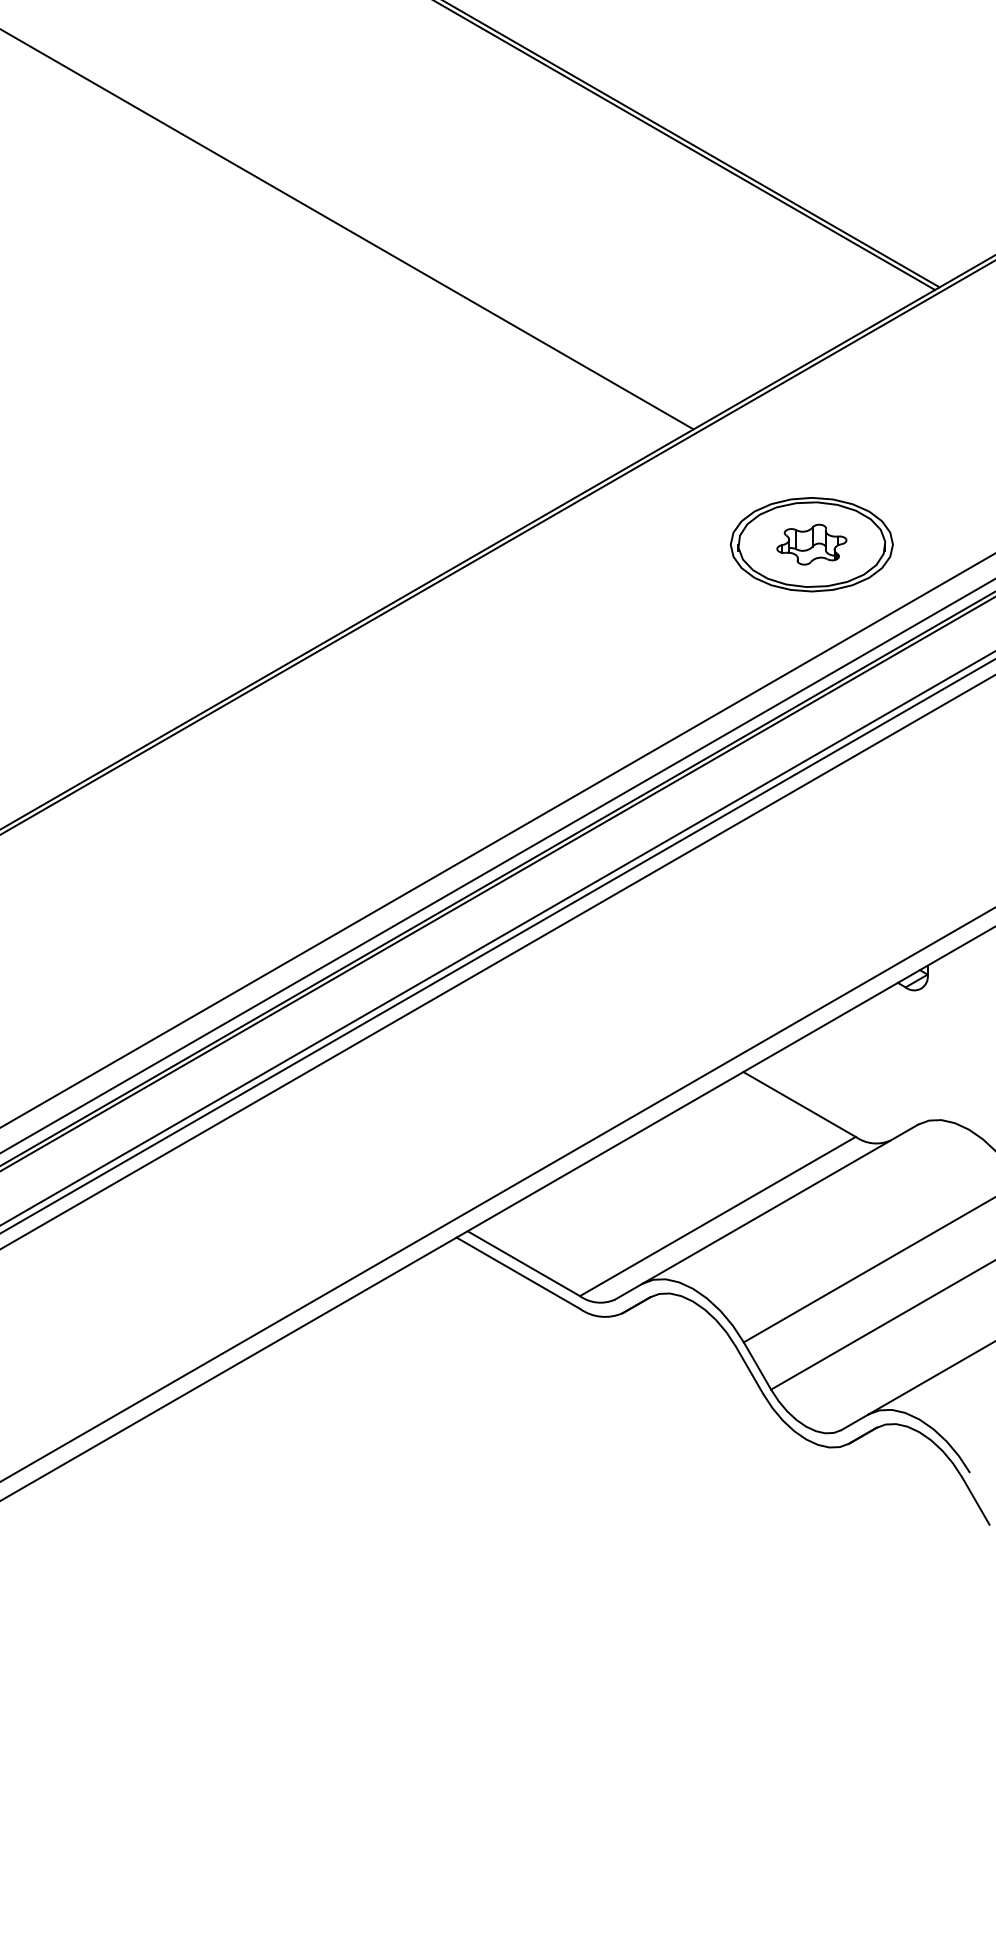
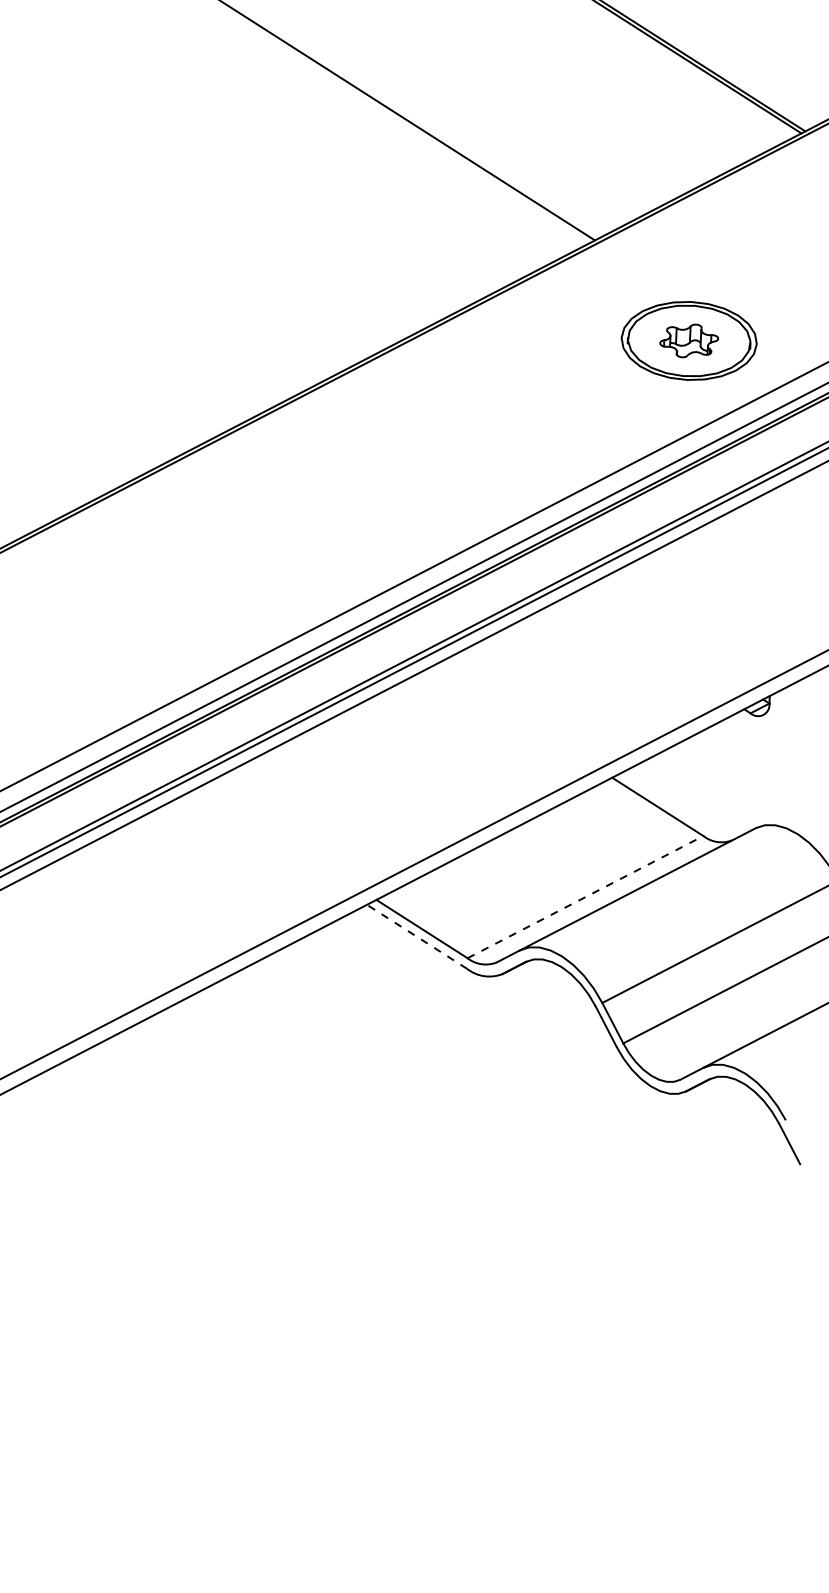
line: (718, 1216) -> (586, 897), solid -> dashed
line: (517, 1272) -> (416, 936), solid -> dashed

